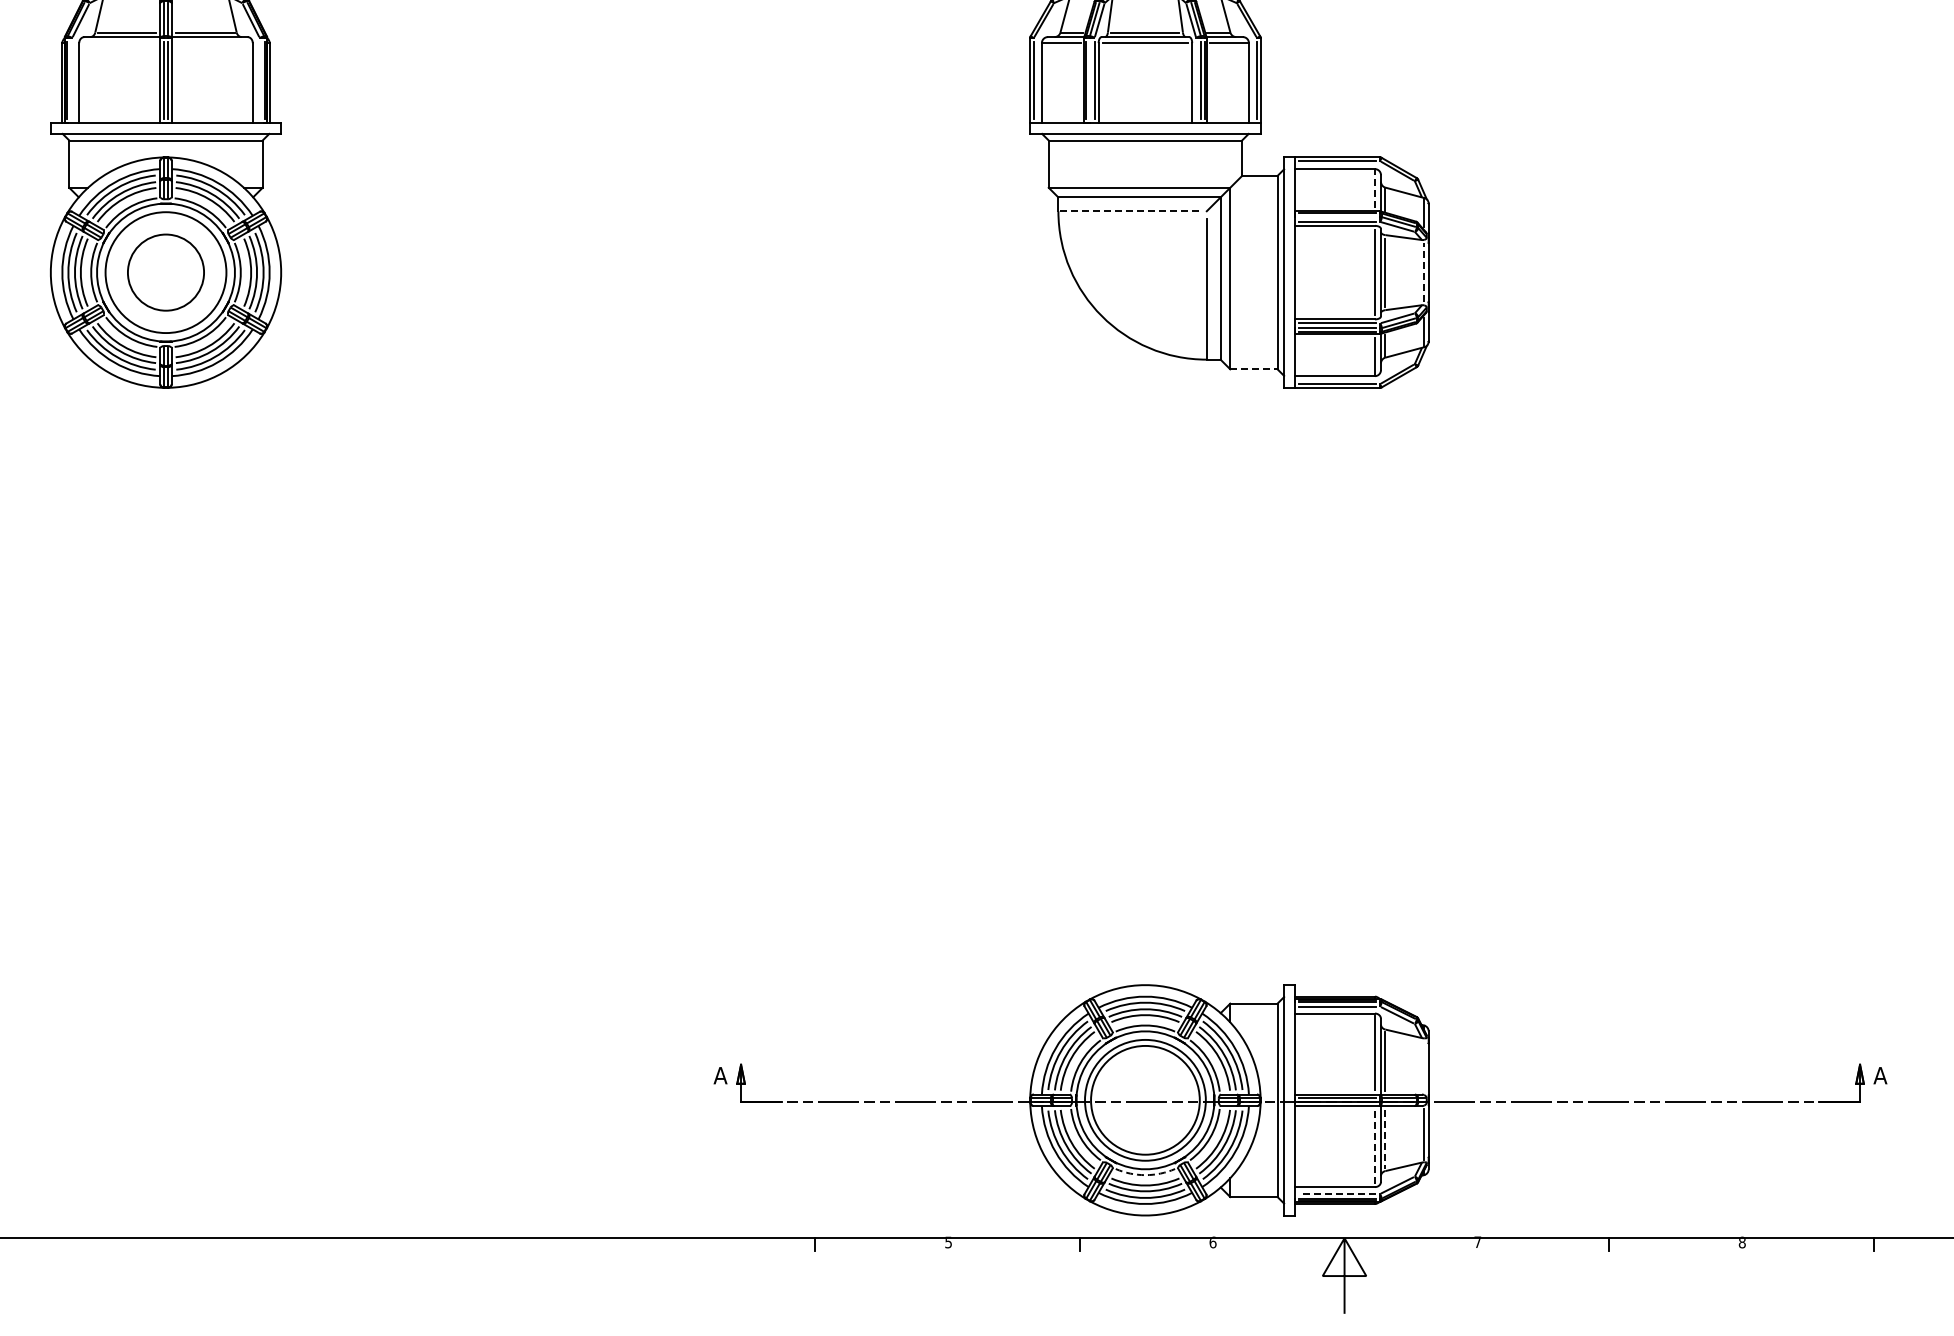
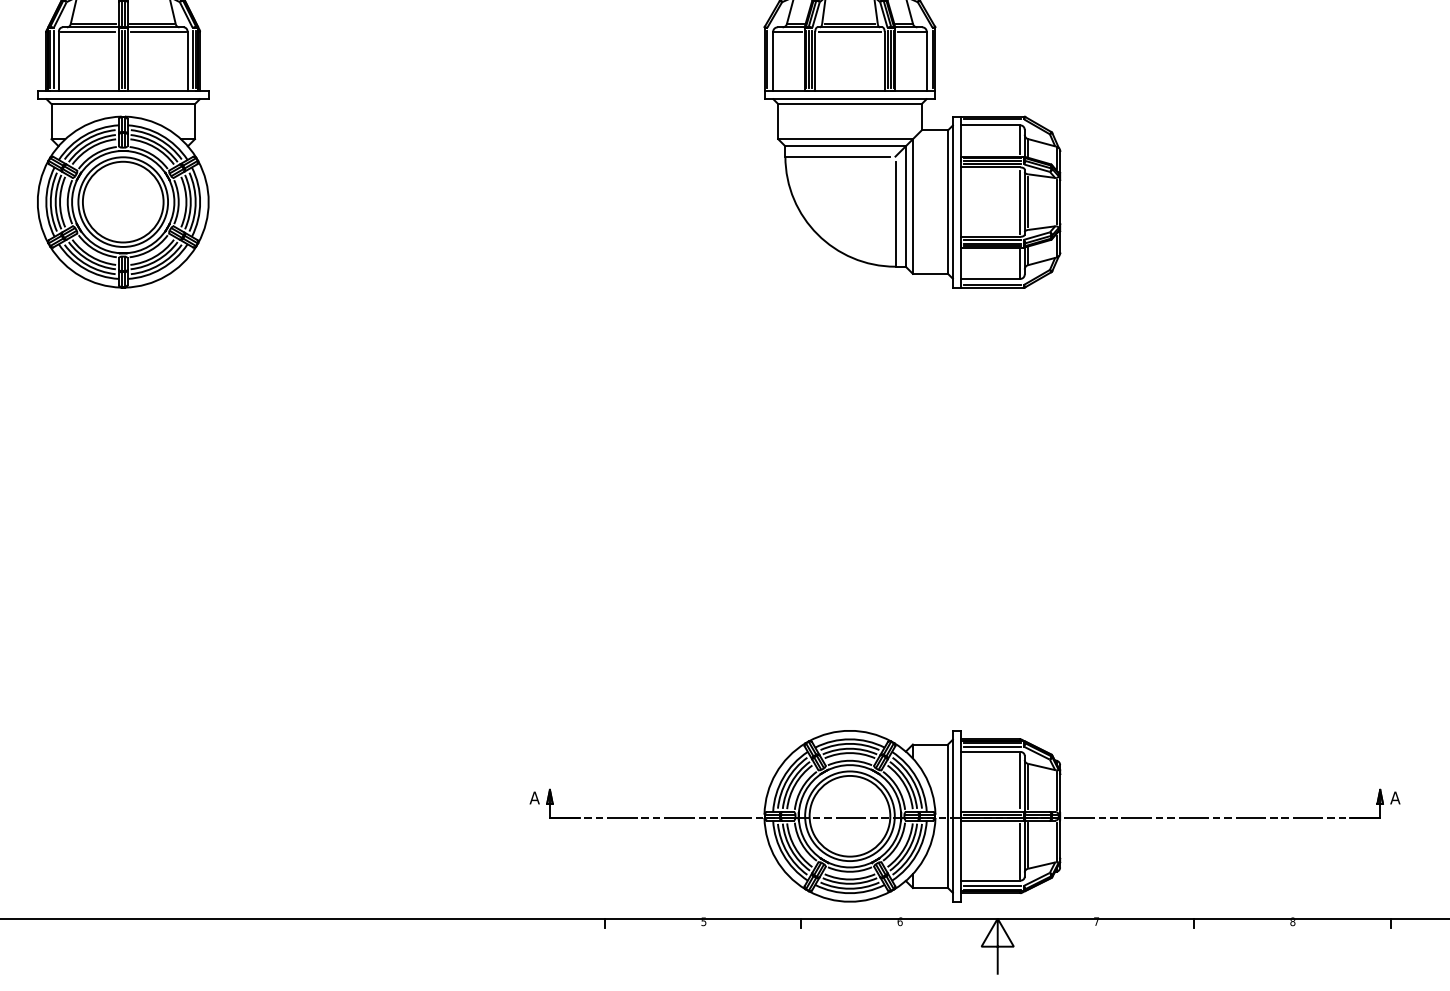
line: (118, 43) -> (87, 32), added
line: (213, 43) -> (158, 32), added
line: (72, 80) -> (53, 59), added
line: (259, 80) -> (192, 59), added
line: (1089, 80) -> (808, 59), added
line: (1196, 80) -> (887, 59), added
line: (1374, 188) -> (1019, 139), dashed -> solid
line: (1128, 211) -> (837, 156), dashed -> solid
line: (1337, 216) -> (992, 160), added
circle: (165, 272) -> (122, 202), size x1.43
line: (1424, 272) -> (1057, 202), dashed -> solid
line: (1253, 369) -> (930, 274), dashed -> solid
line: (1424, 1065) -> (1057, 790), added
line: (1385, 1139) -> (1028, 845), dashed -> solid
line: (1374, 1147) -> (1019, 851), dashed -> solid
arc: (1145, 1175) -> (850, 872), dashed -> solid
line: (1337, 1194) -> (992, 886), dashed -> solid

